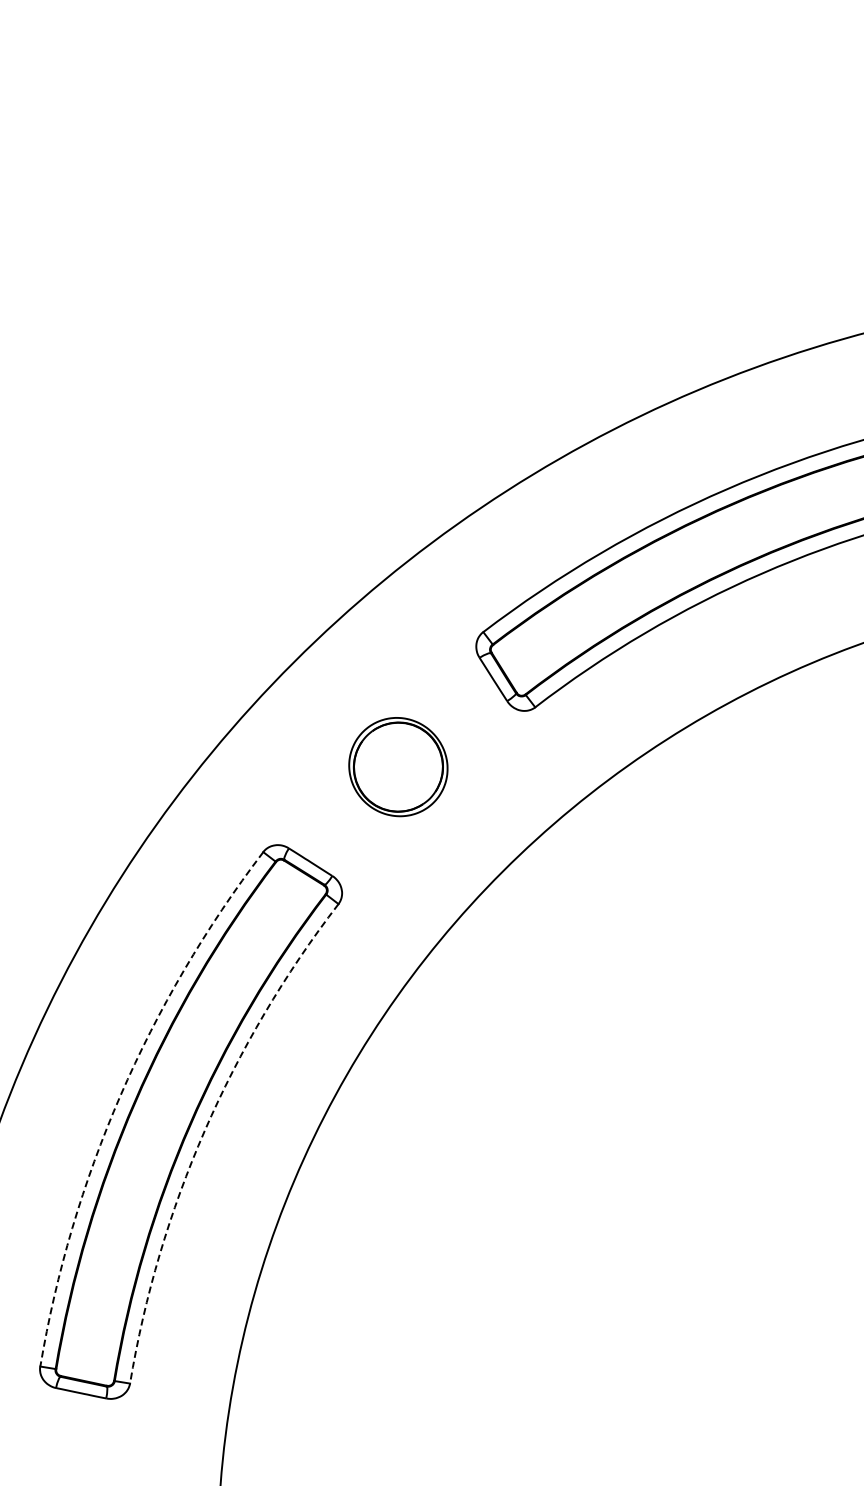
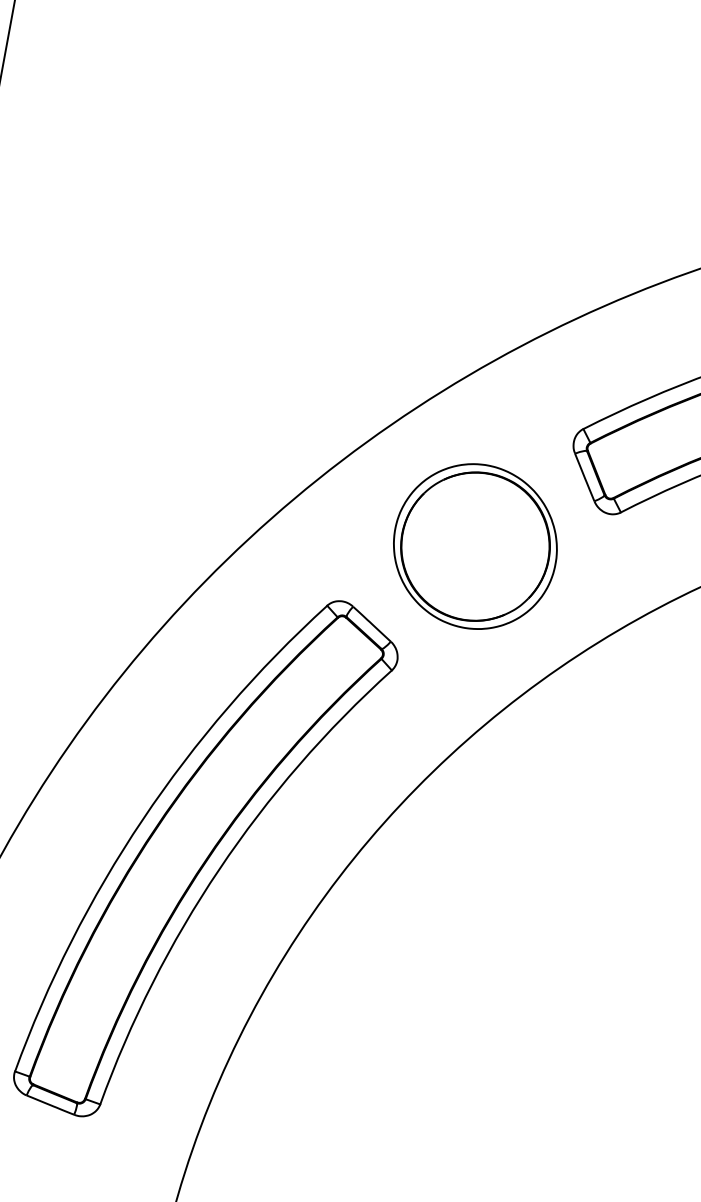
part: (398, 766) -> (475, 545), size x1.67
arc: (120, 1095) -> (142, 819), dashed -> solid
arc: (204, 1130) -> (219, 868), dashed -> solid

